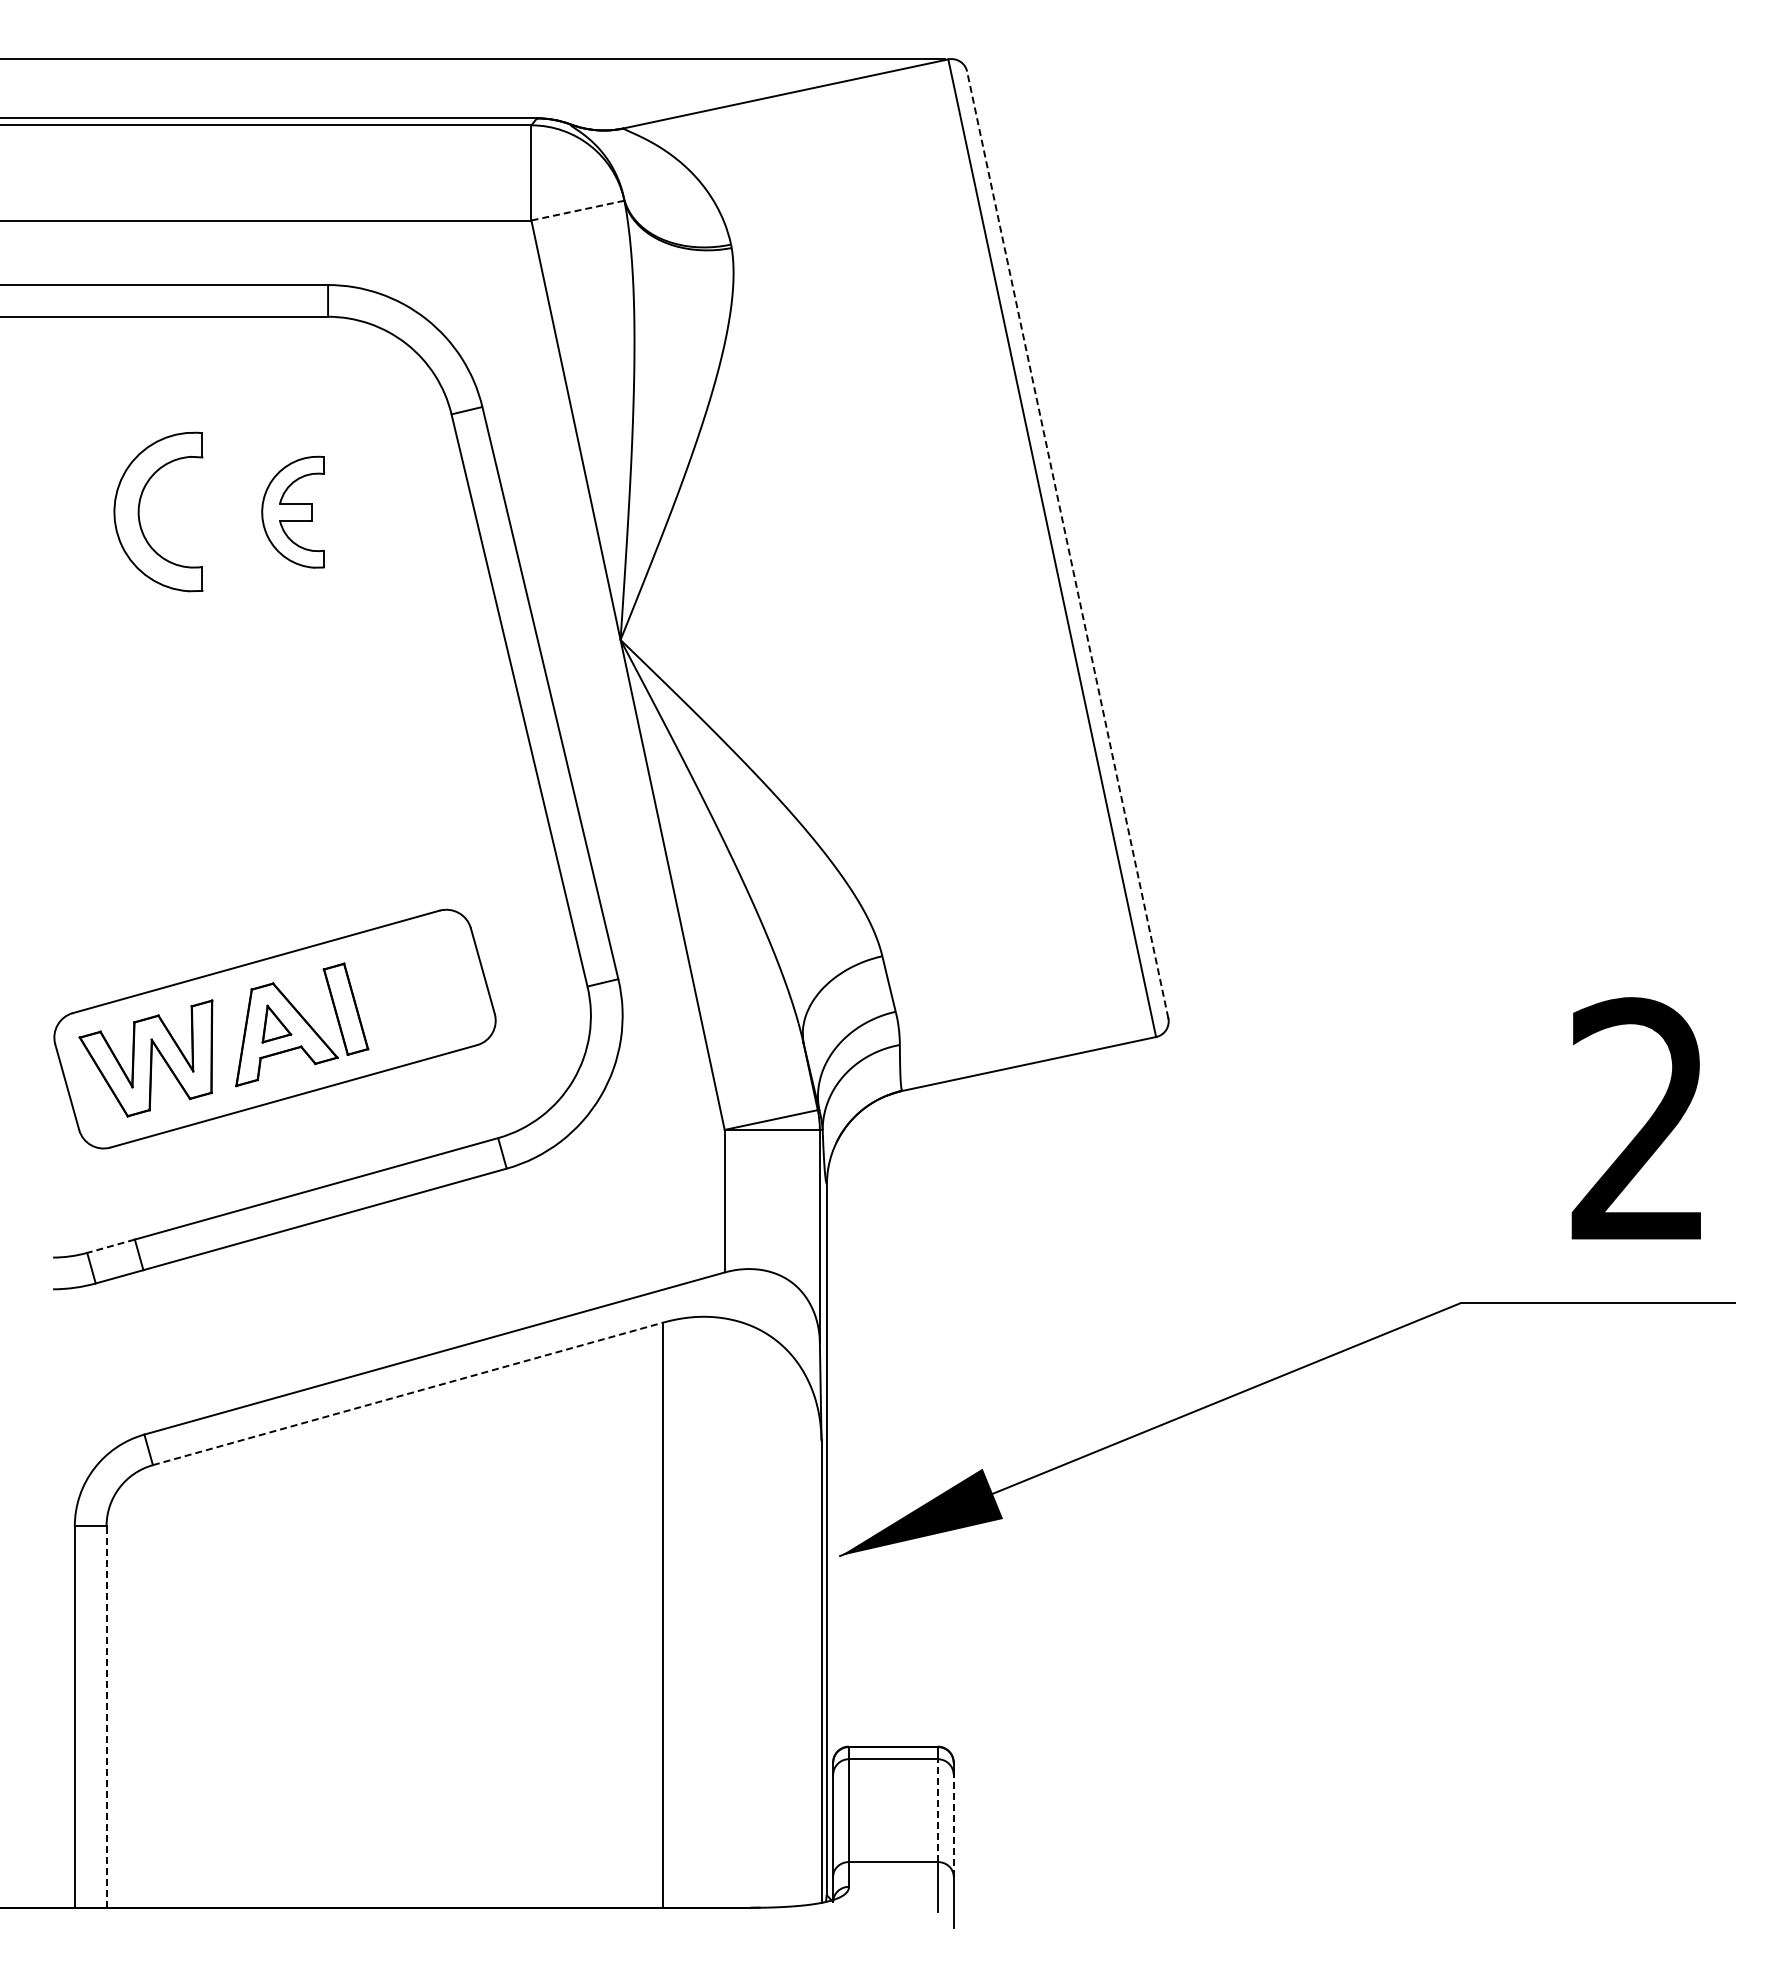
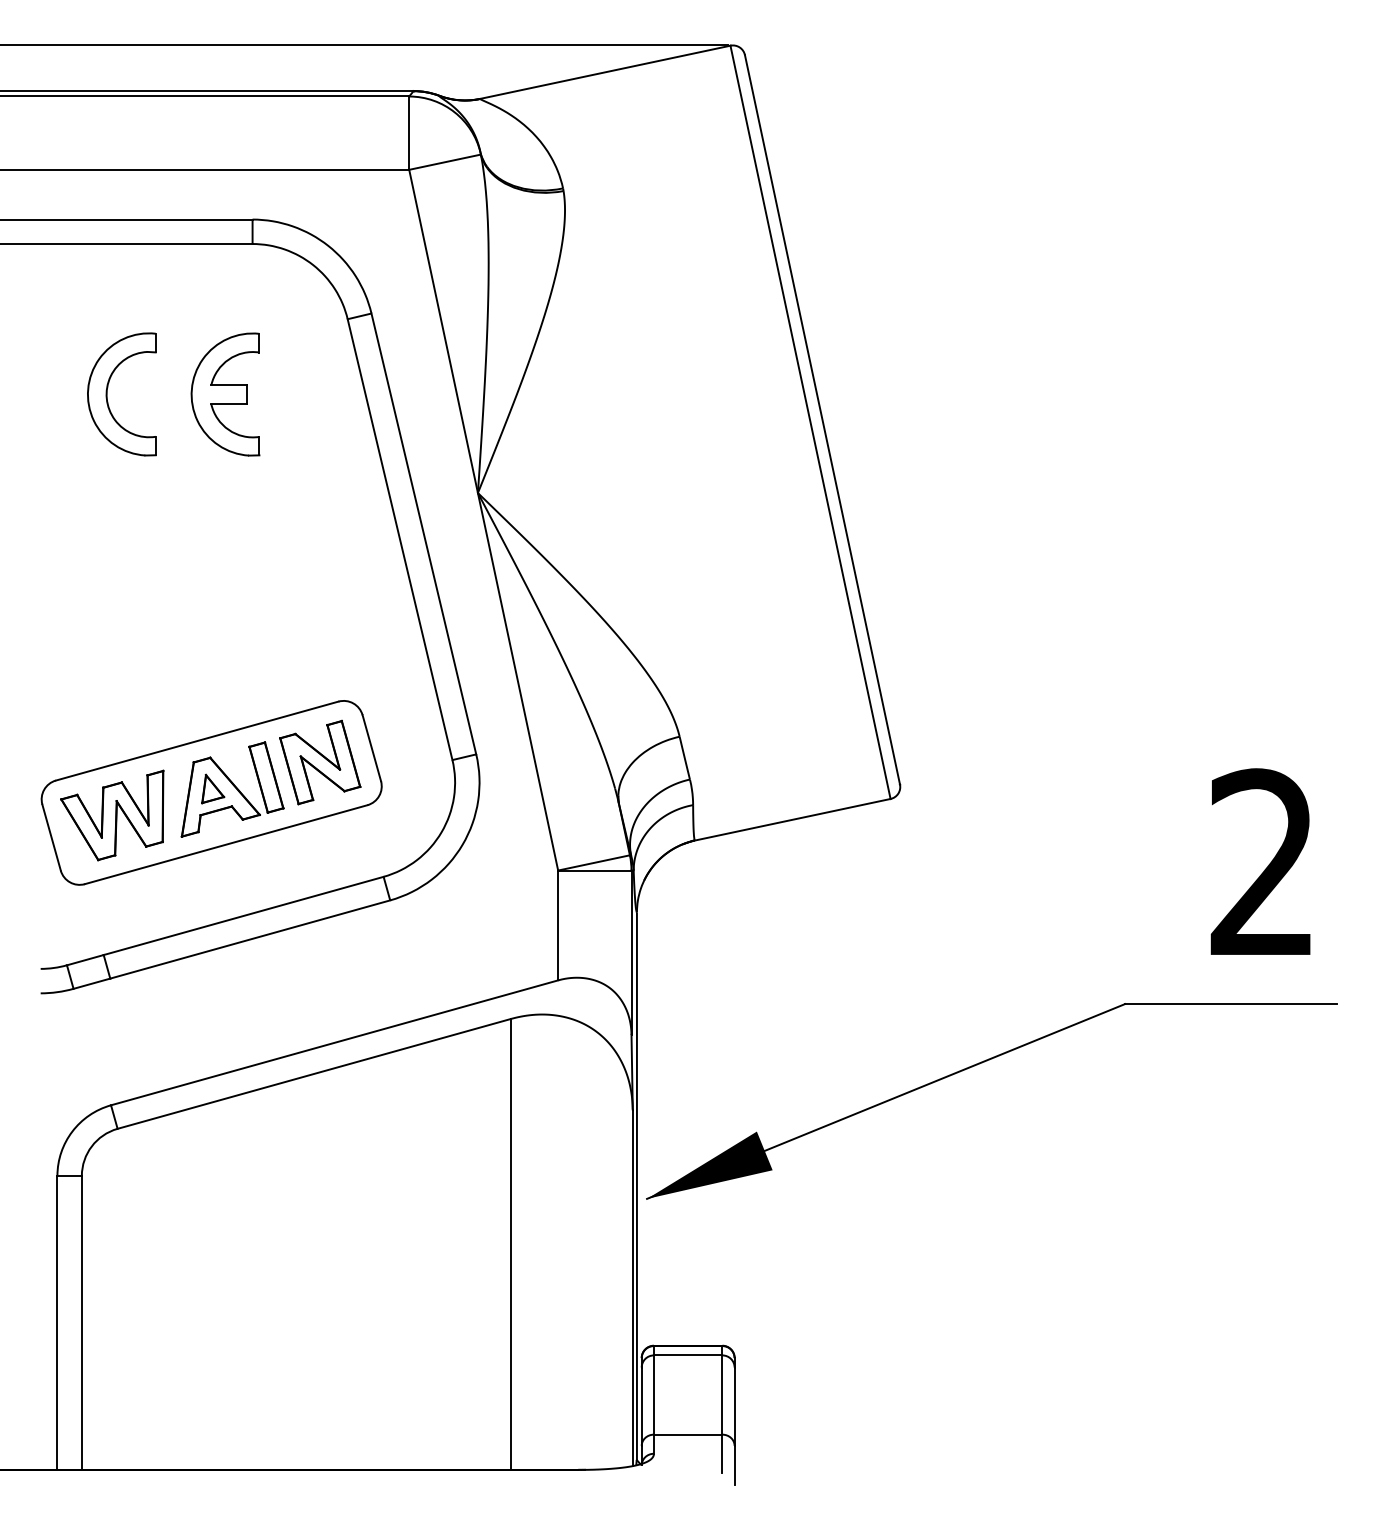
line: (577, 210) -> (444, 162), dashed -> solid
part: (292, 512) -> (225, 394), size x1.43
line: (1067, 544) -> (822, 419), dashed -> solid
part: (415, 989) -> (319, 762), added
line: (111, 1246) -> (85, 960), dashed -> solid
line: (407, 1393) -> (313, 1073), dashed -> solid
line: (106, 1716) -> (81, 1322), dashed -> solid
line: (937, 1810) -> (722, 1394), dashed -> solid
line: (953, 1825) -> (734, 1406), dashed -> solid

